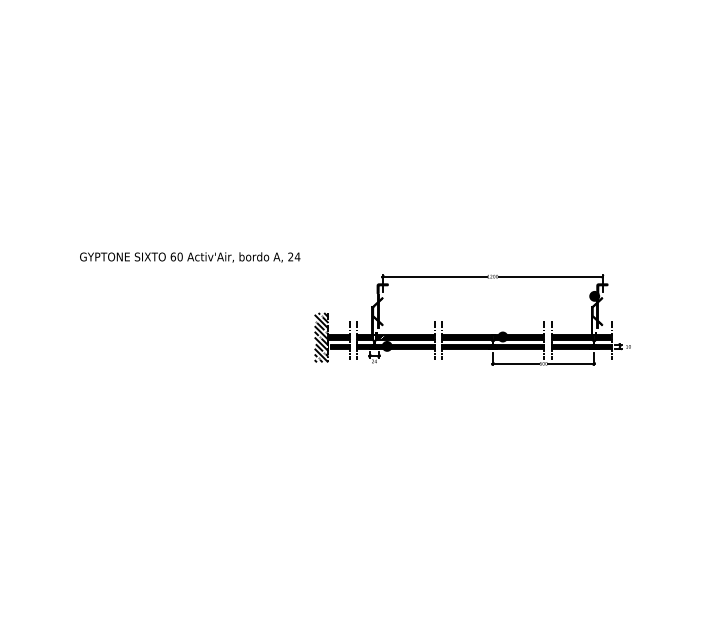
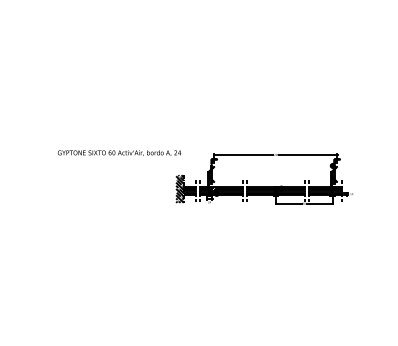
text: (190, 256) -> (119, 152), moved

